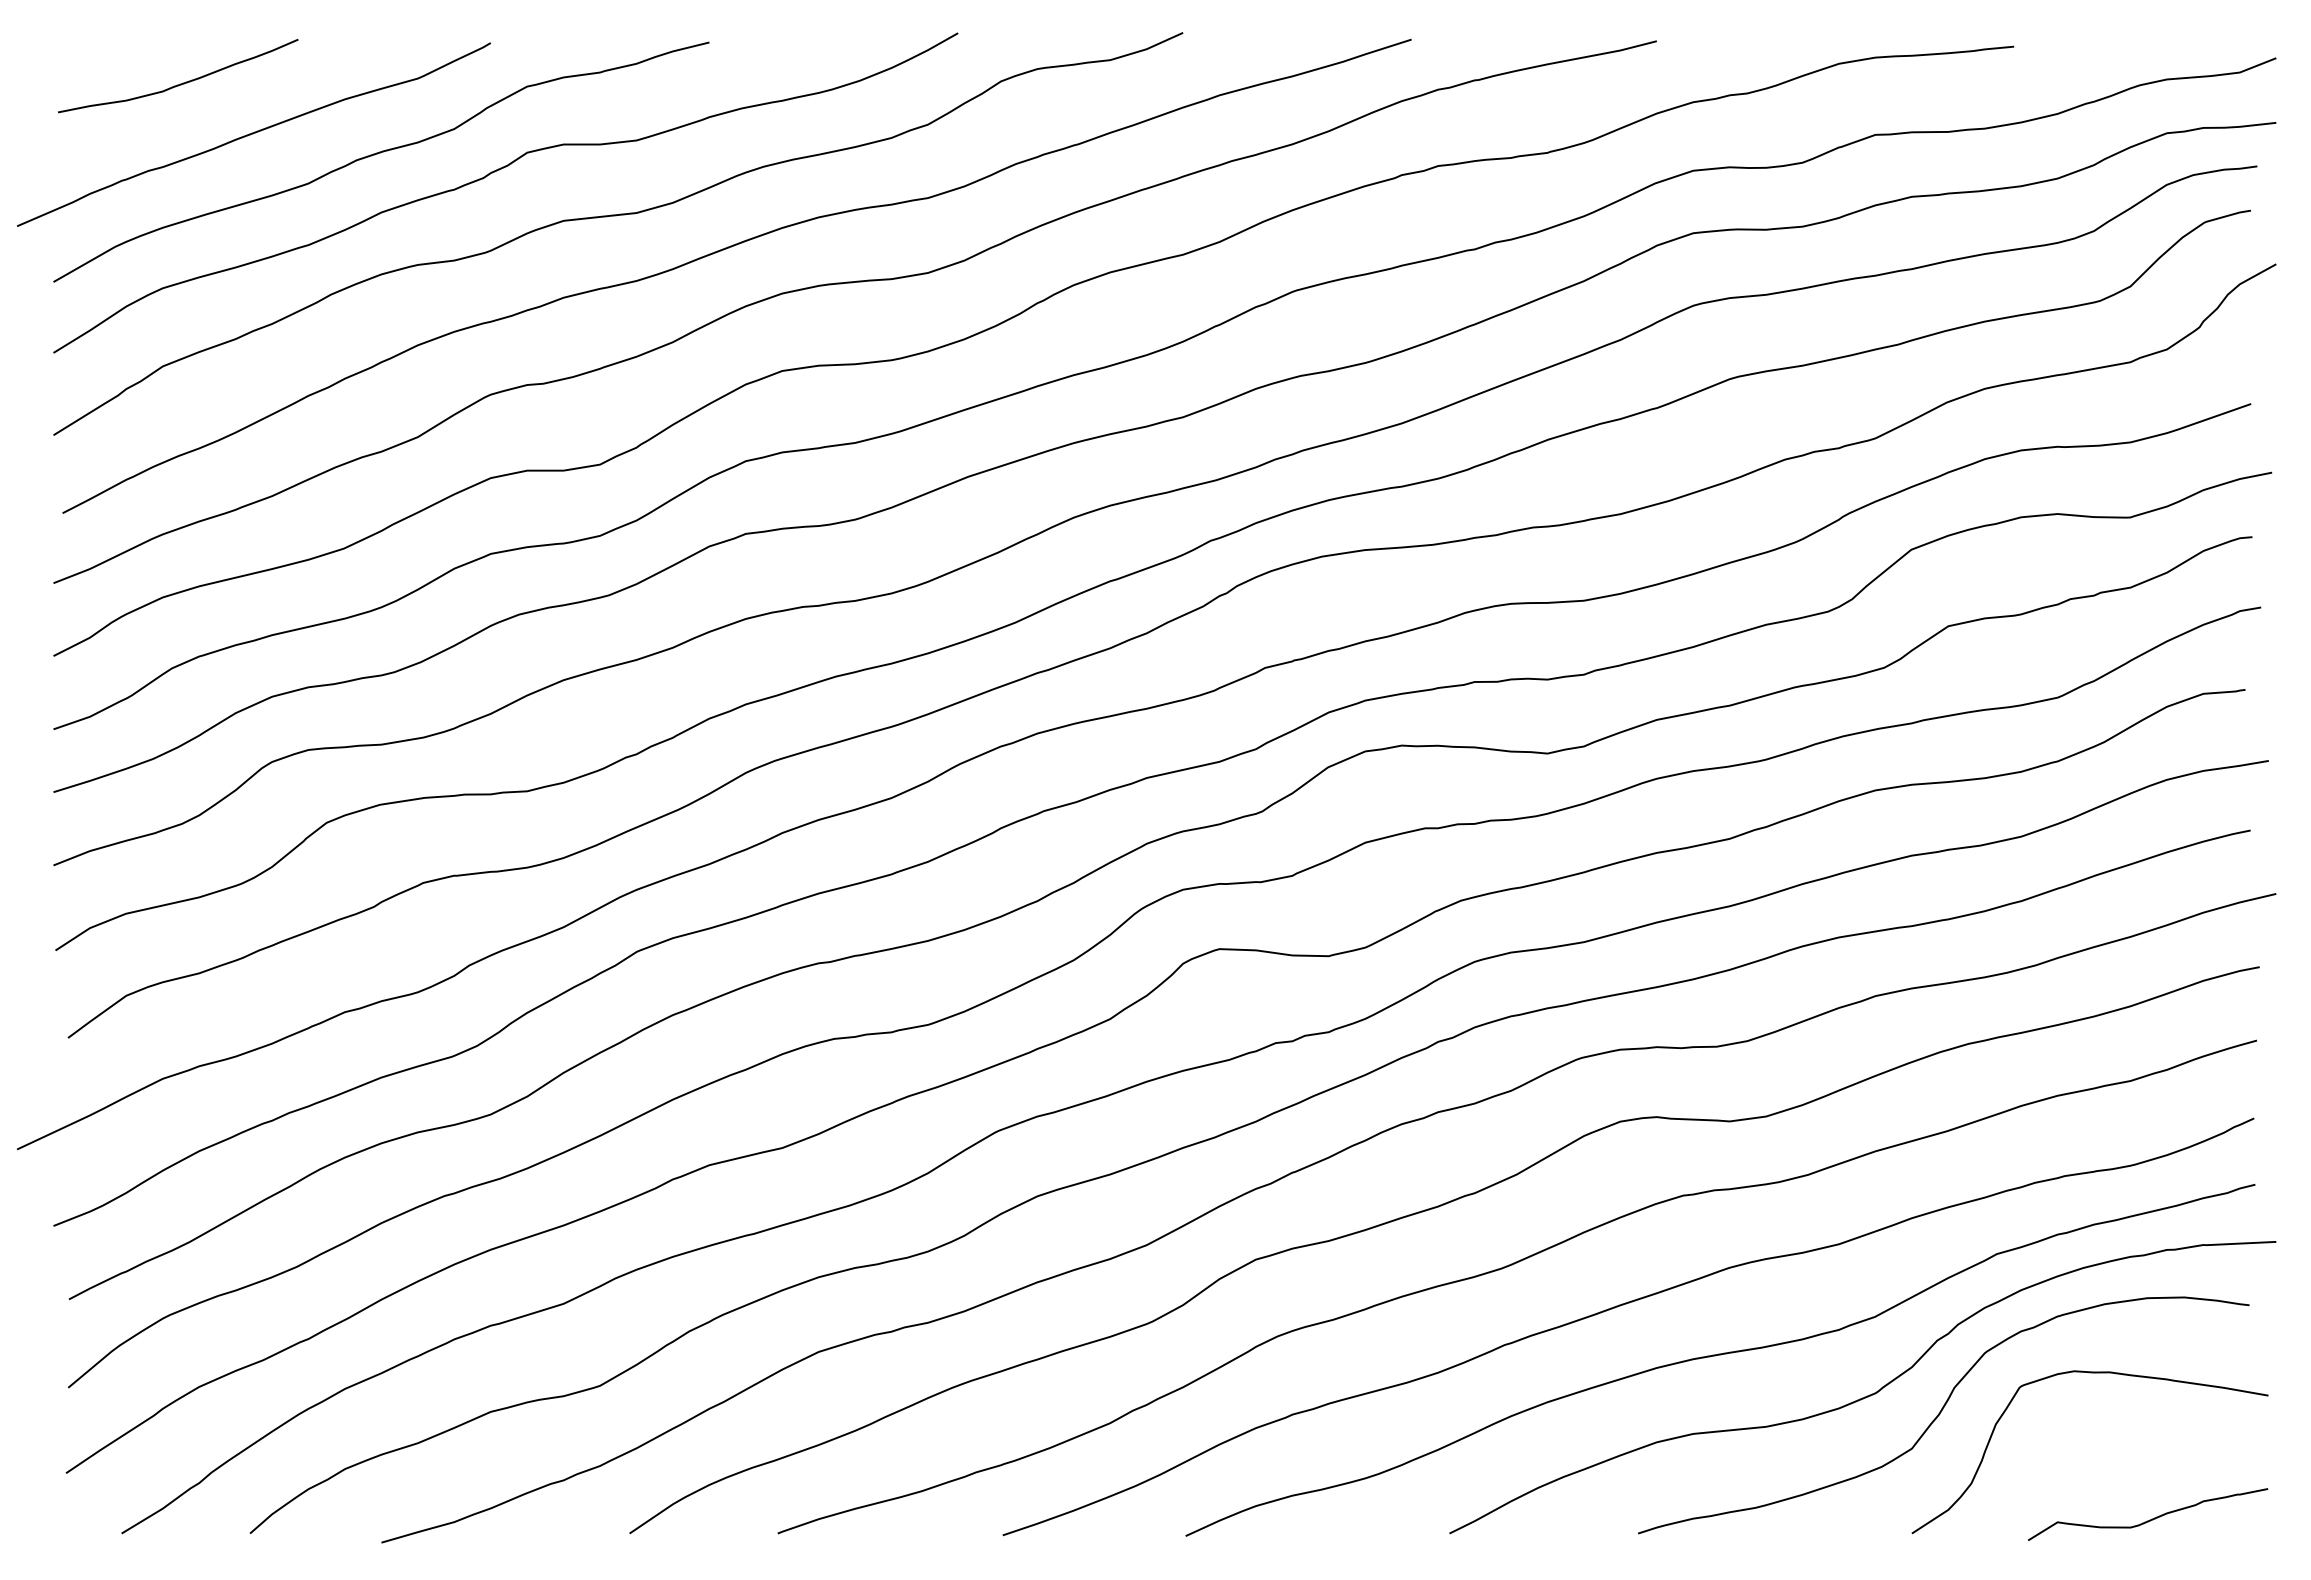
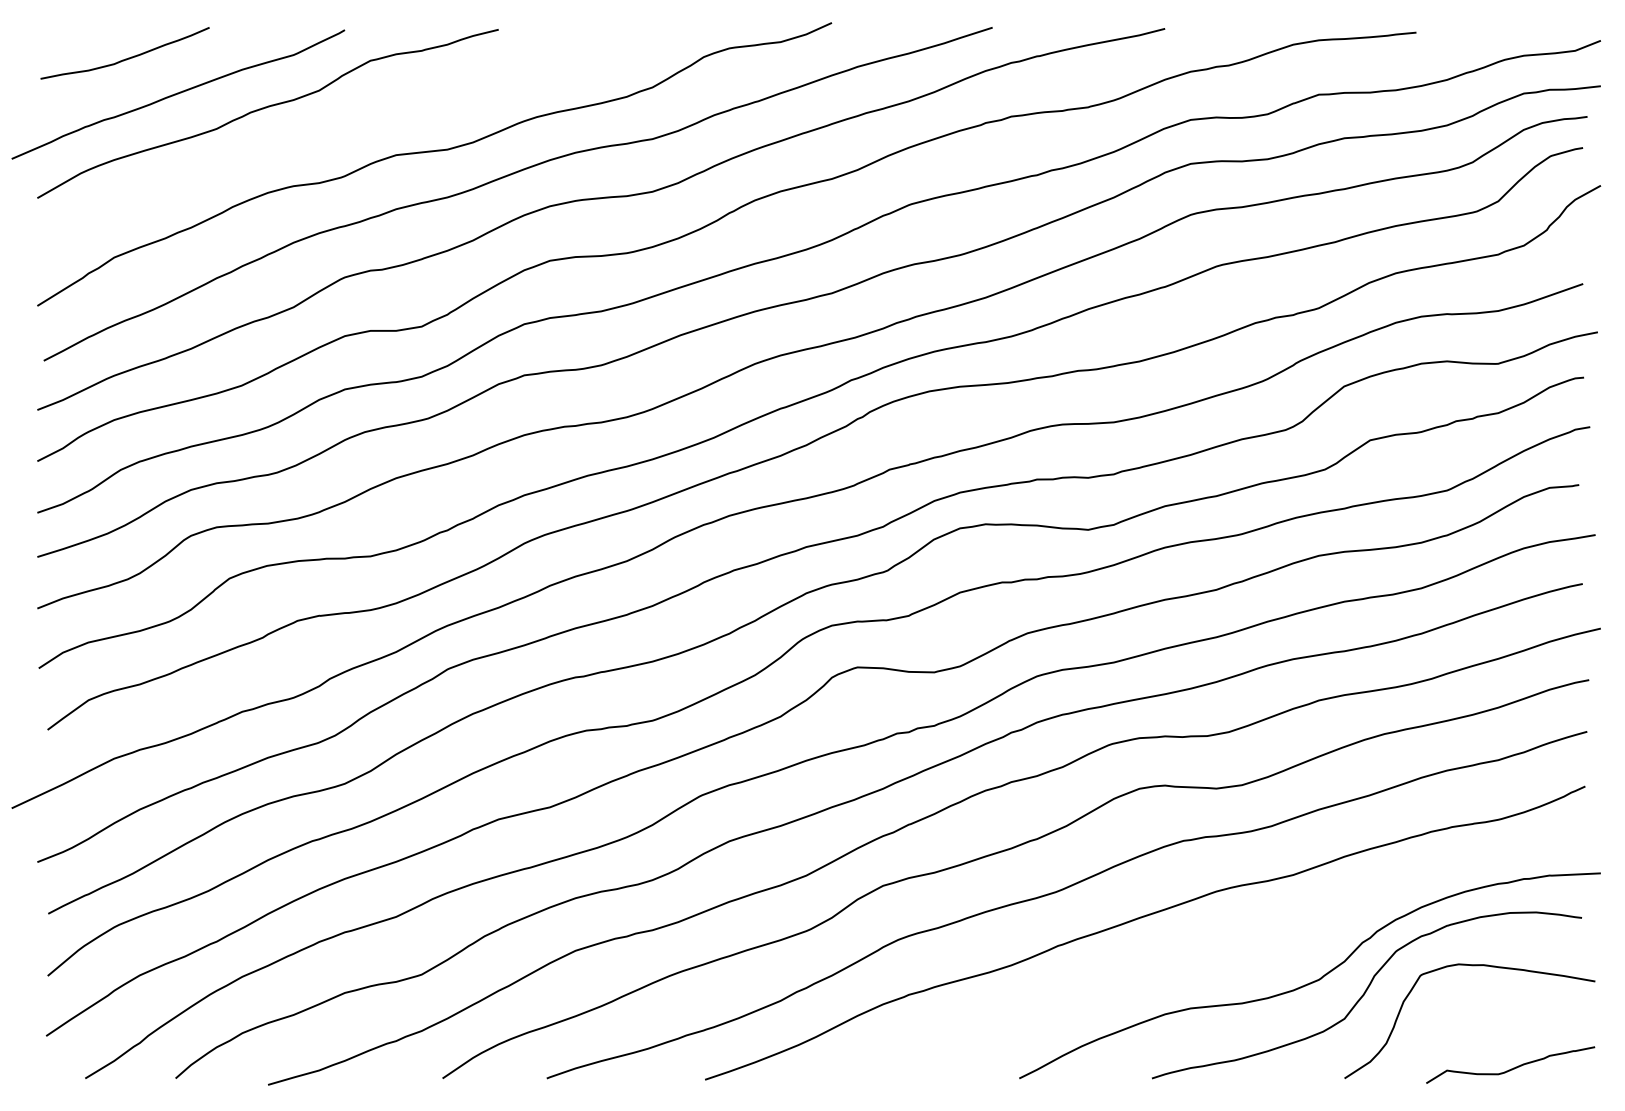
curve: (497, 171) -> (349, 120), removed
curve: (1720, 1355) -> (1209, 953), removed

